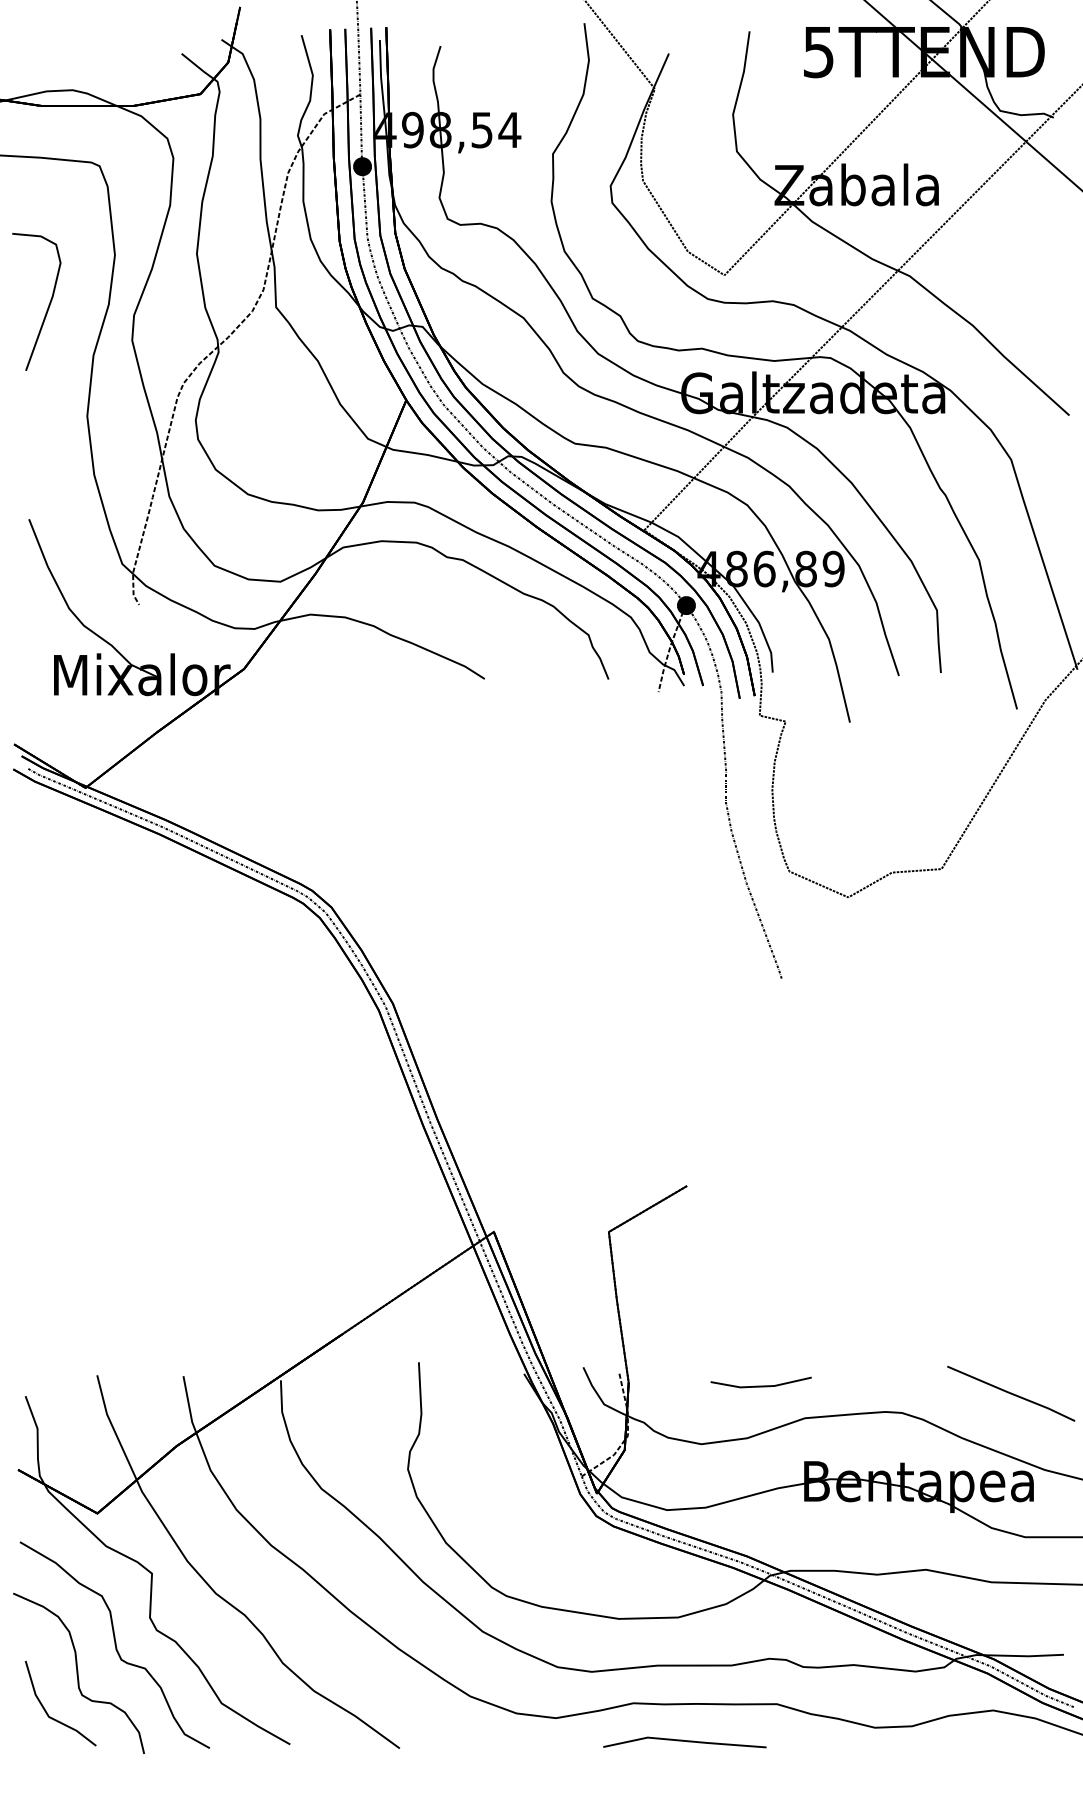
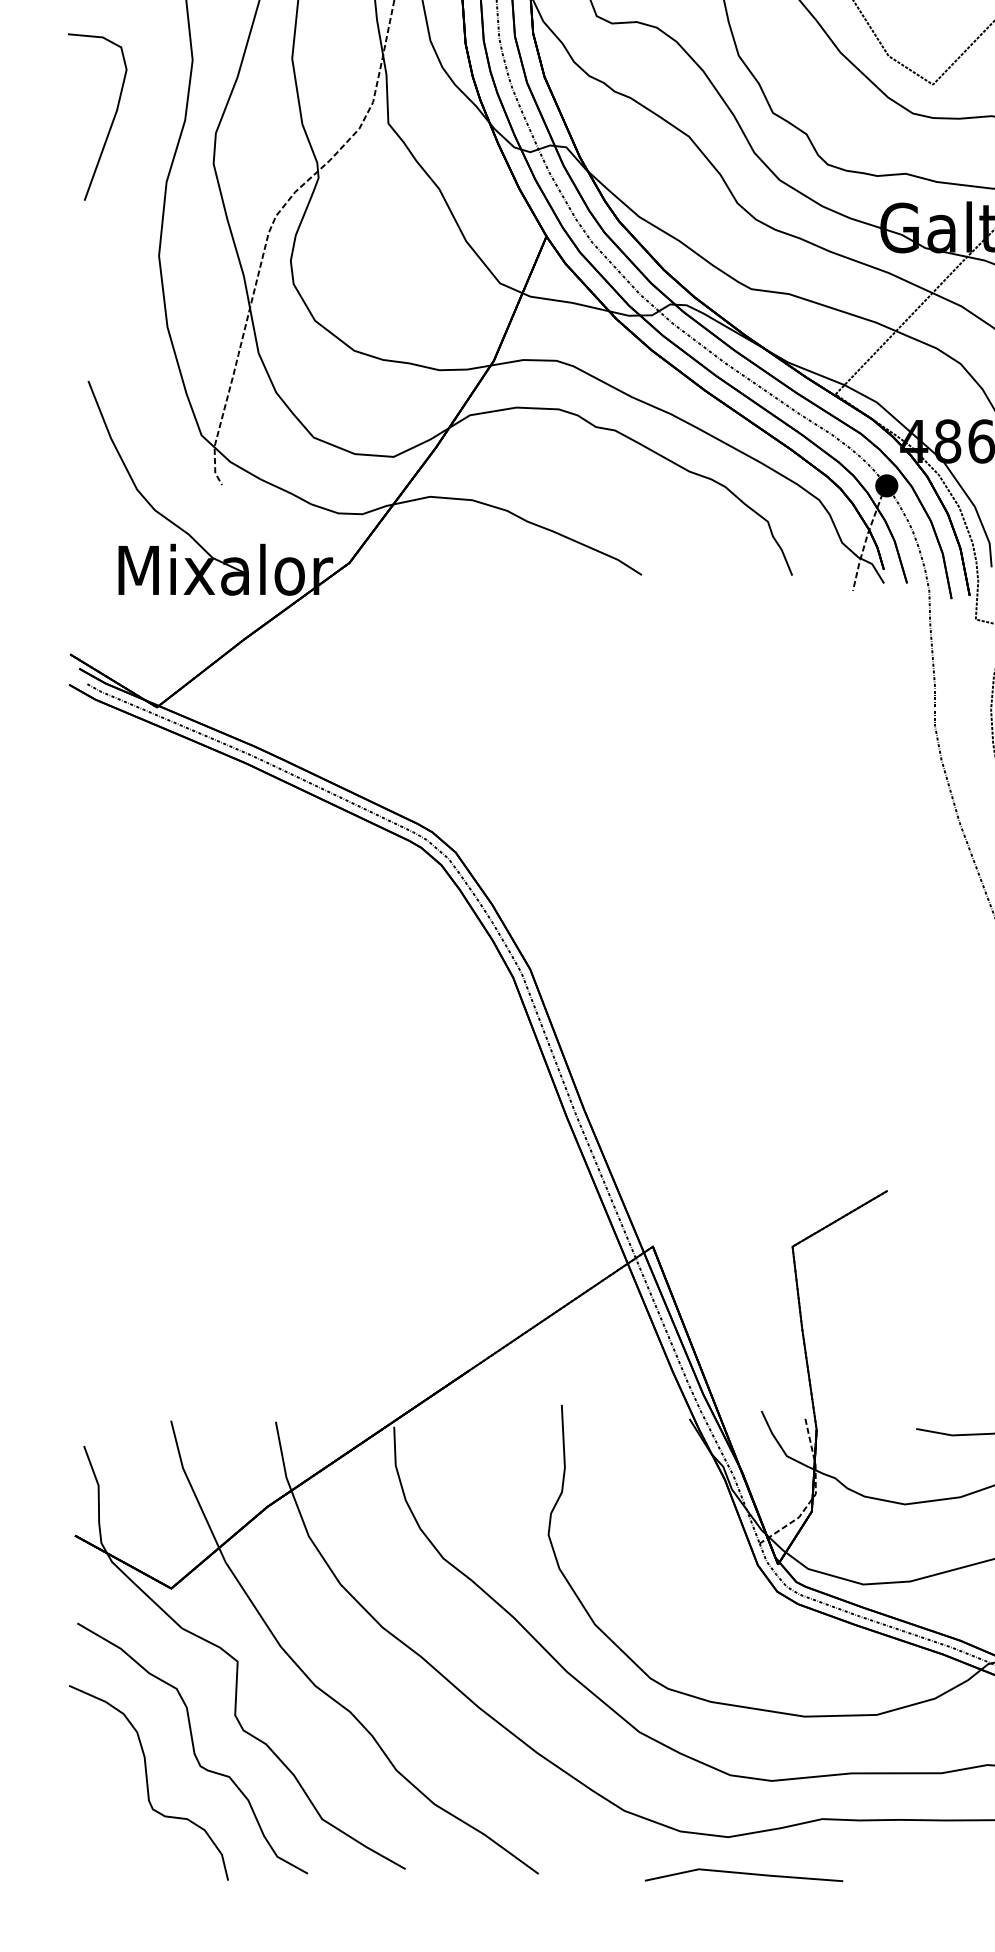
line: (46, 1710) -> (109, 1827), removed
line: (684, 1741) -> (743, 1874), moved

